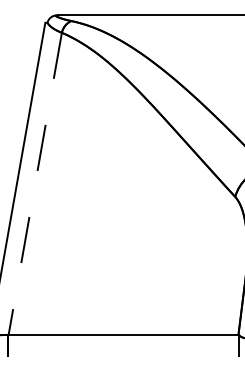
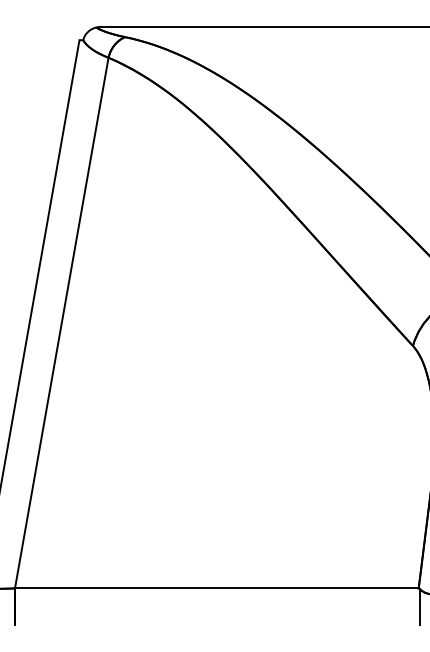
line: (35, 184) -> (62, 324), dashed -> solid

